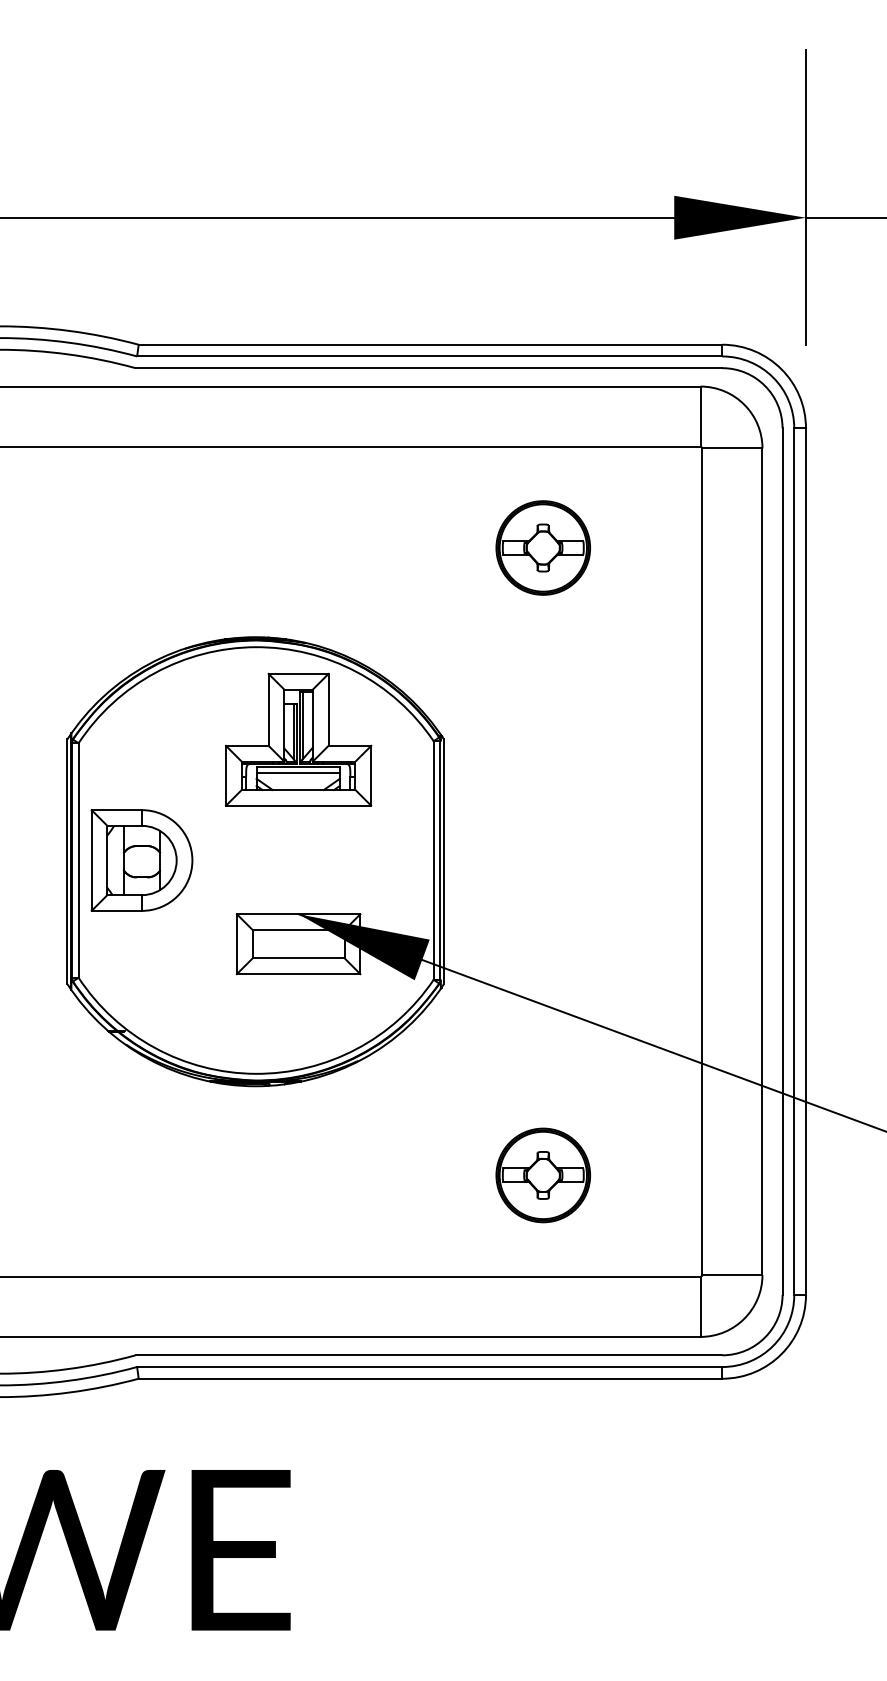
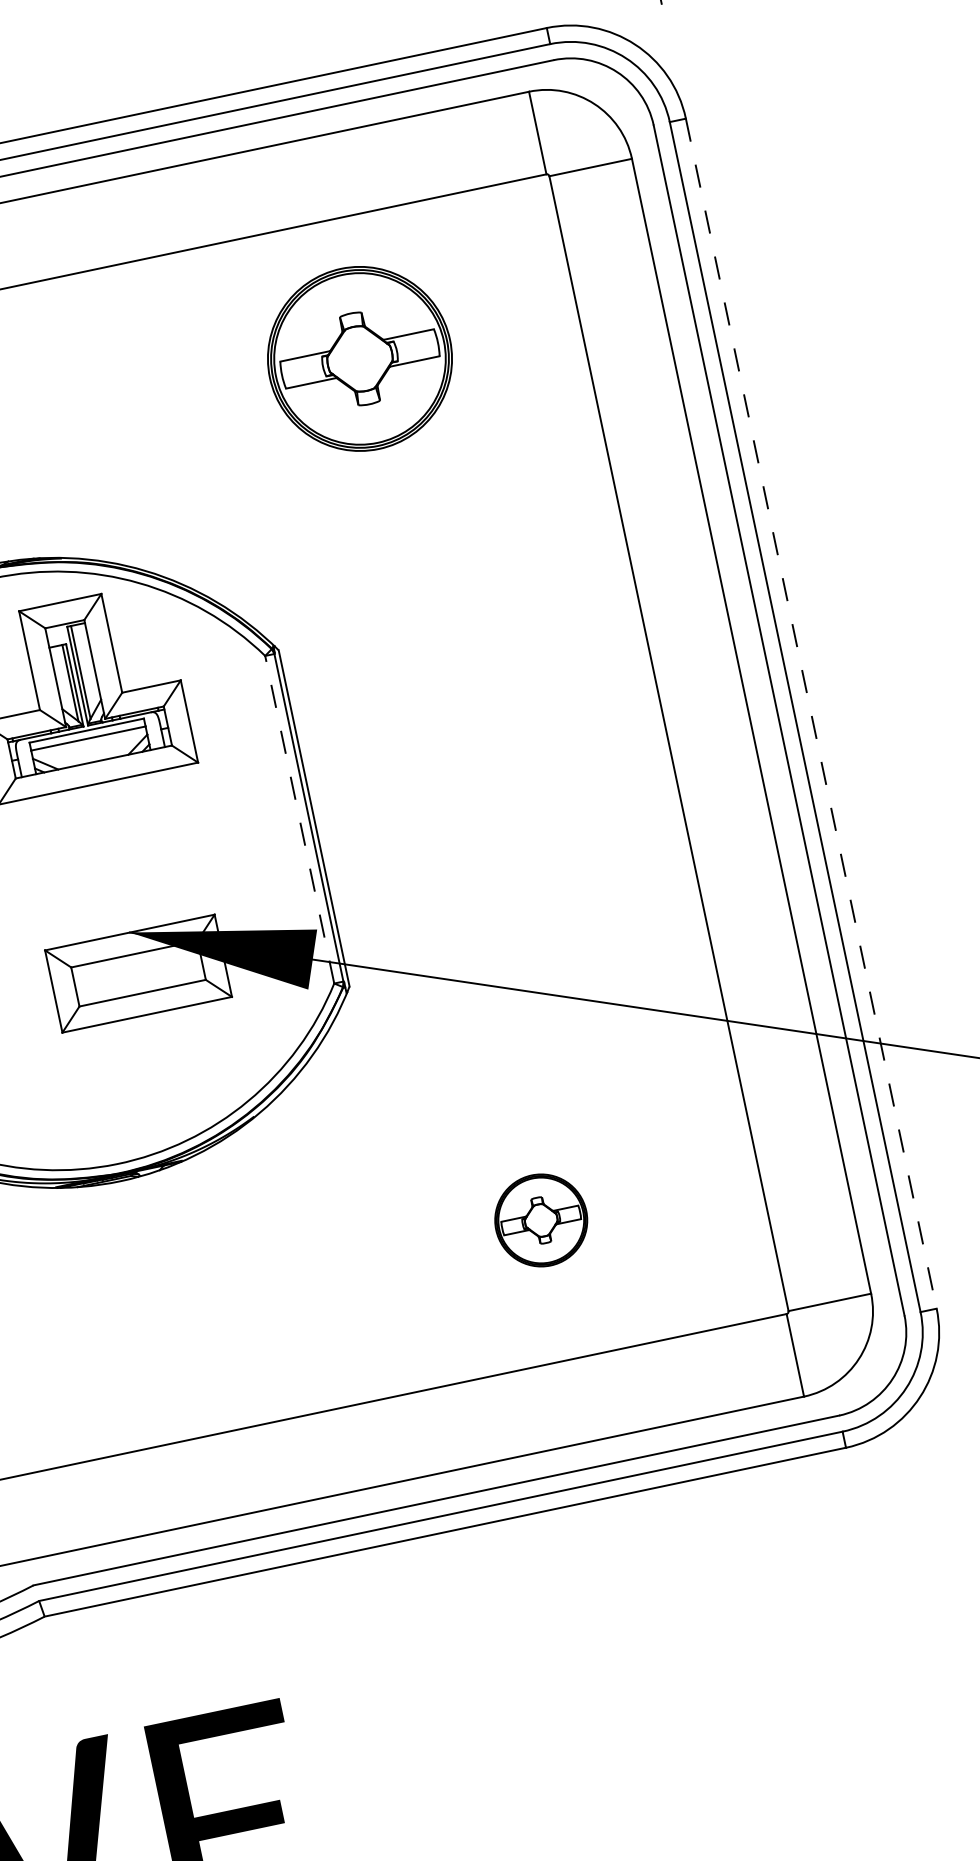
part: (542, 547) -> (358, 358), size x1.4
line: (433, 860) -> (299, 819), solid -> dashed
line: (805, 862) -> (810, 714), solid -> dashed
part: (542, 1175) -> (540, 1220), size x0.7

